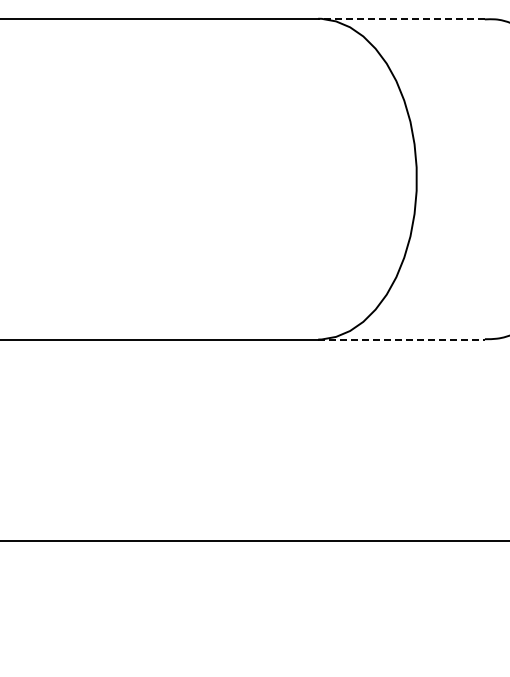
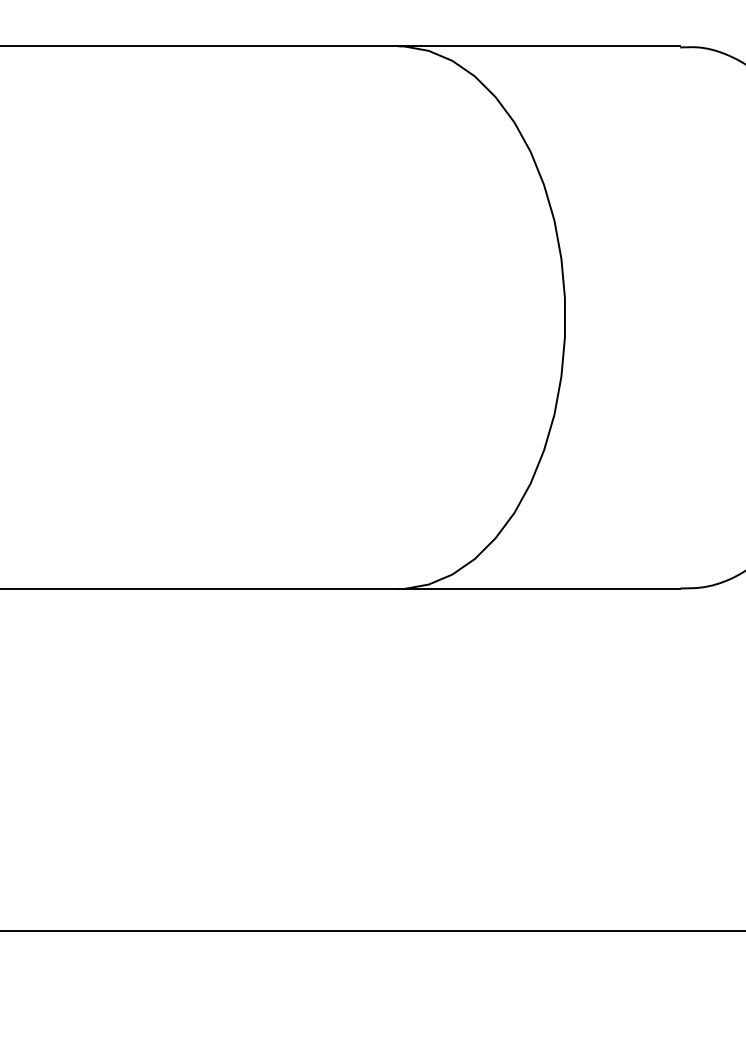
line: (401, 18) -> (539, 45), dashed -> solid
line: (402, 339) -> (540, 588), dashed -> solid

